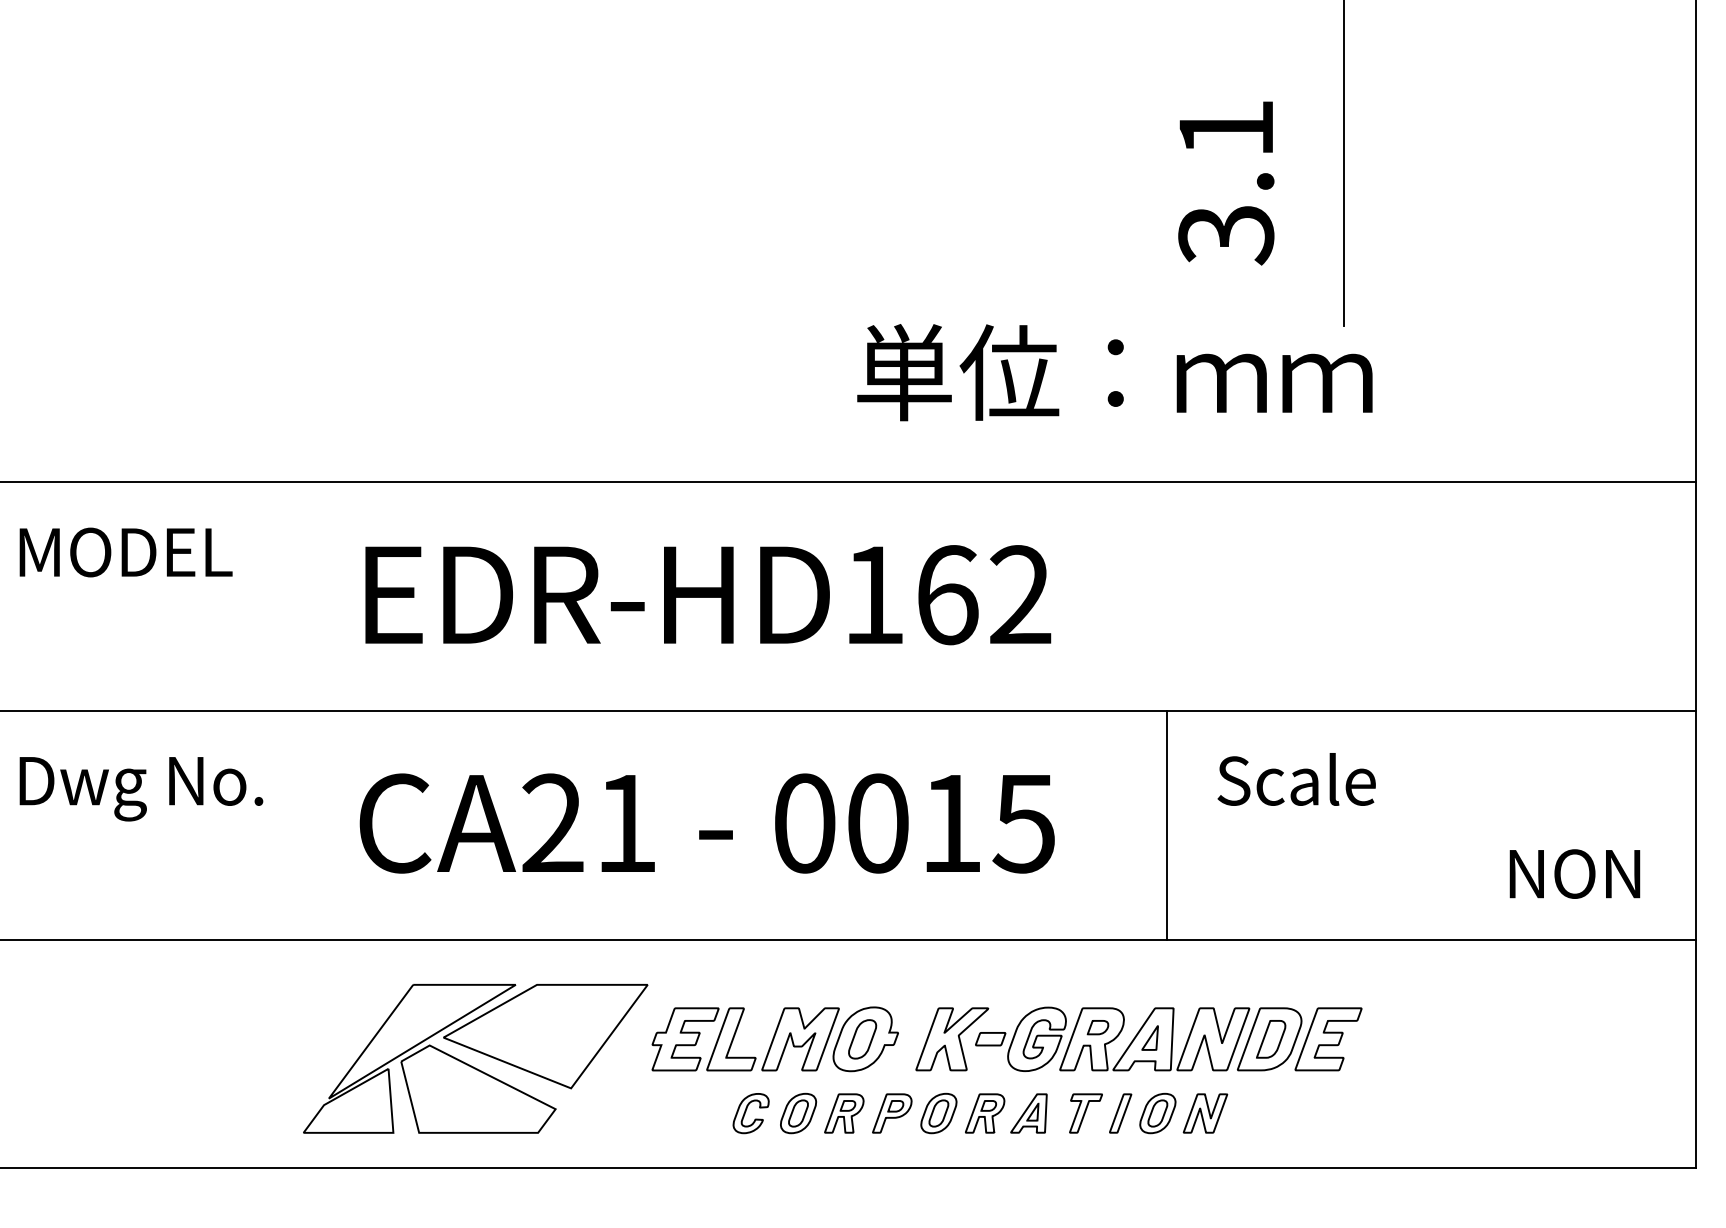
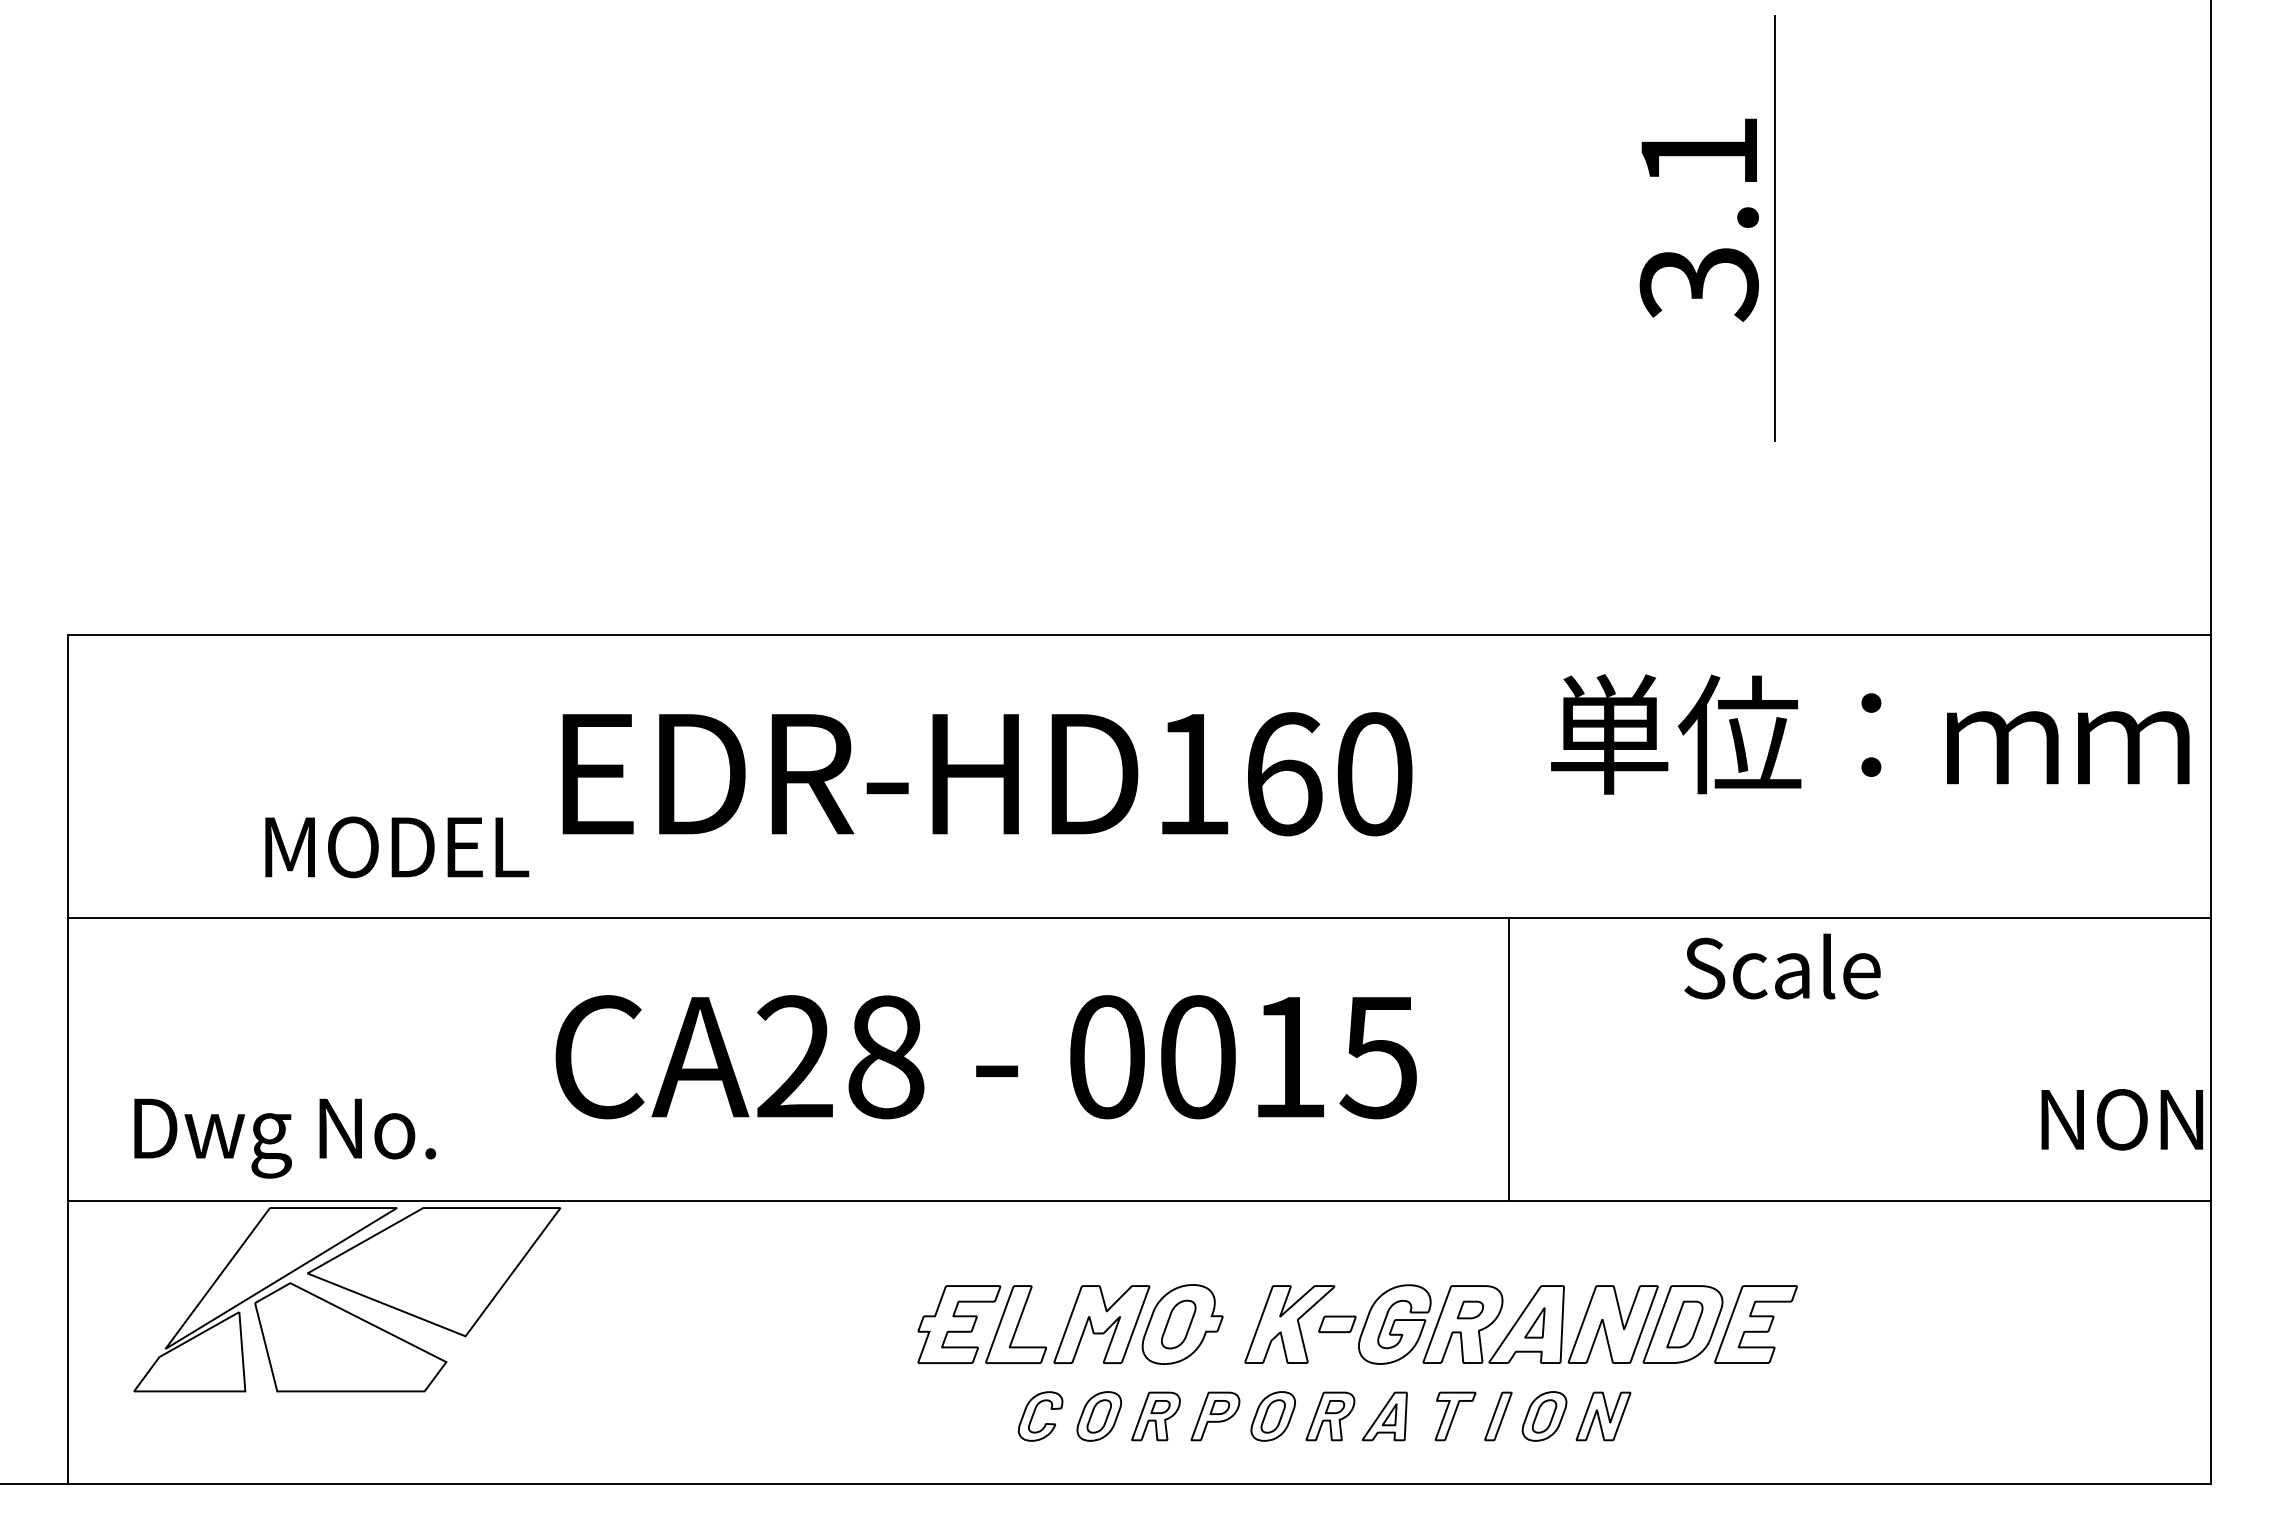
text: (1225, 182) -> (1698, 219), moved
text: (1115, 372) -> (1870, 734), moved
text: (126, 552) -> (397, 847), moved
text: (1020, 595) -> (1374, 774), EDR-HD162 -> EDR-HD160
text: (1296, 779) -> (1782, 966), moved
text: (140, 789) -> (284, 1138), moved
text: (626, 823) -> (886, 1057), CA21 -> CA28
line: (1167, 824) -> (1509, 1058), moved
text: (1574, 873) -> (2121, 1119), moved
part: (477, 1052) -> (349, 1291), moved

